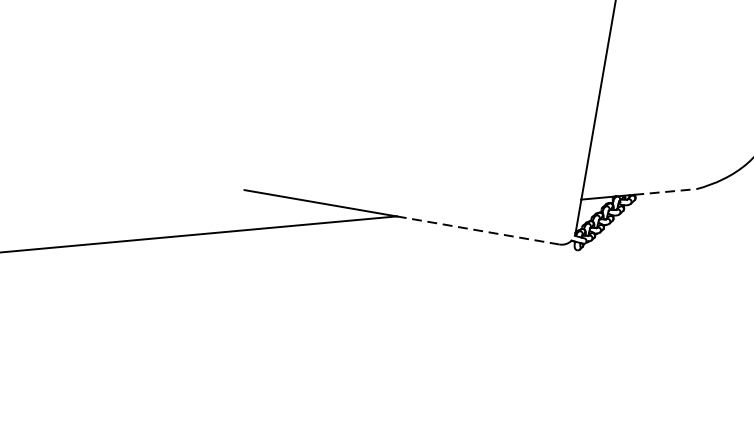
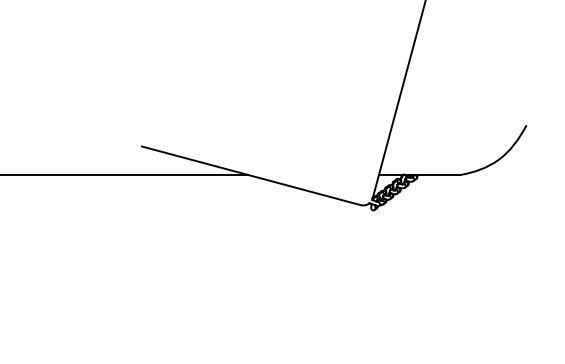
line: (666, 191) -> (439, 174), dashed -> solid
line: (478, 231) -> (304, 190), dashed -> solid

